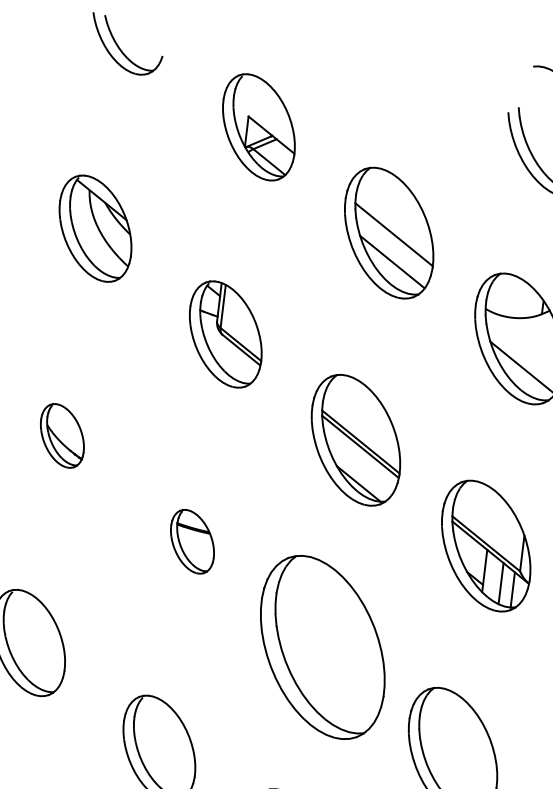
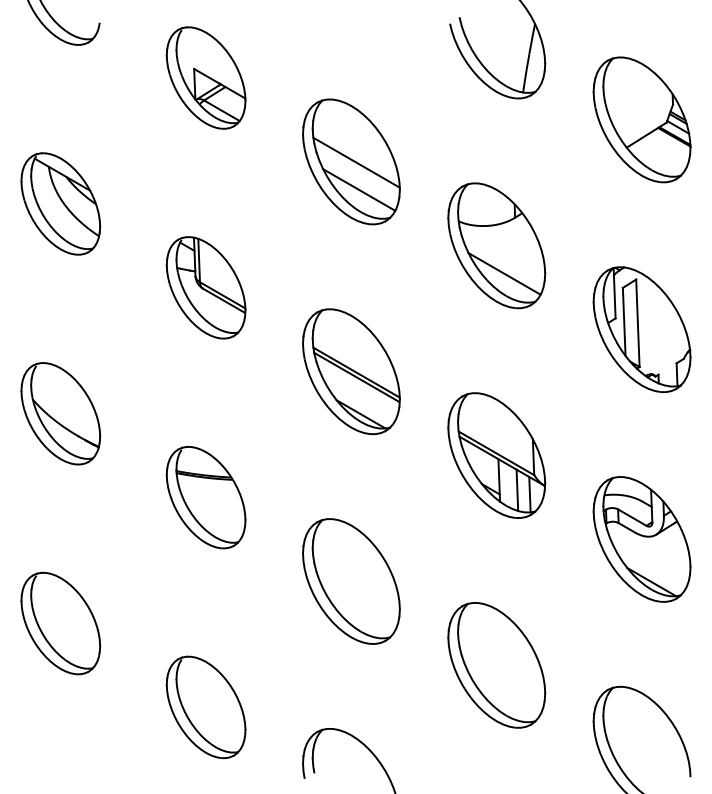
part: (62, 435) -> (60, 413), size x1.67
part: (191, 541) -> (205, 497), size x1.67
part: (322, 647) -> (351, 581), size x0.71

